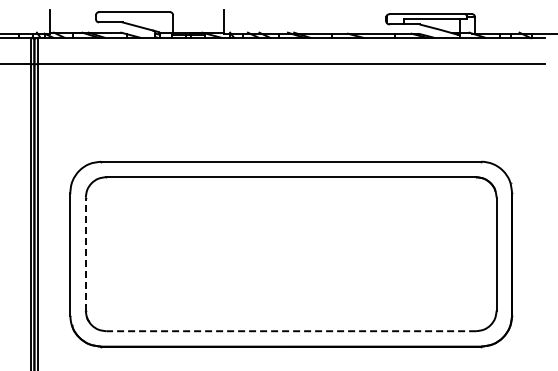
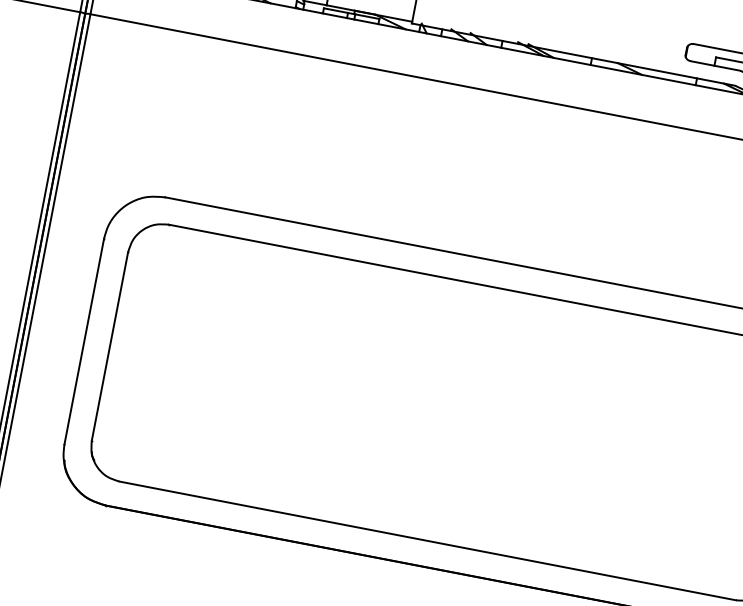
line: (85, 253) -> (109, 345), dashed -> solid
line: (291, 331) -> (428, 541), dashed -> solid

